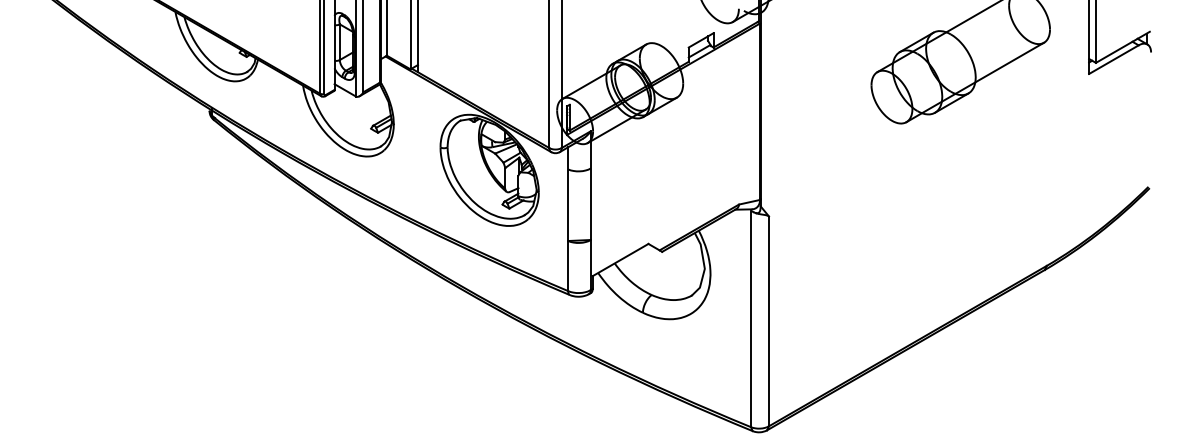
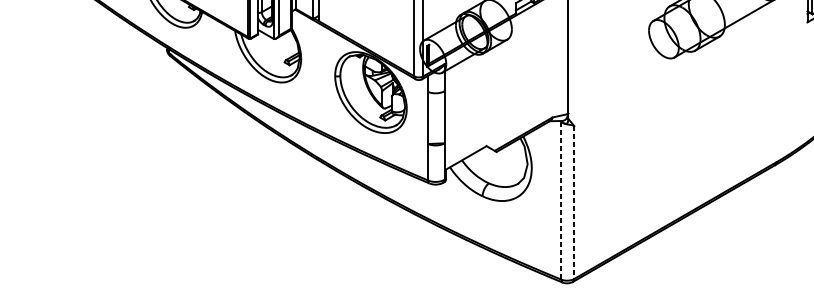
line: (750, 319) -> (560, 201), solid -> dashed
line: (769, 321) -> (574, 202), solid -> dashed

